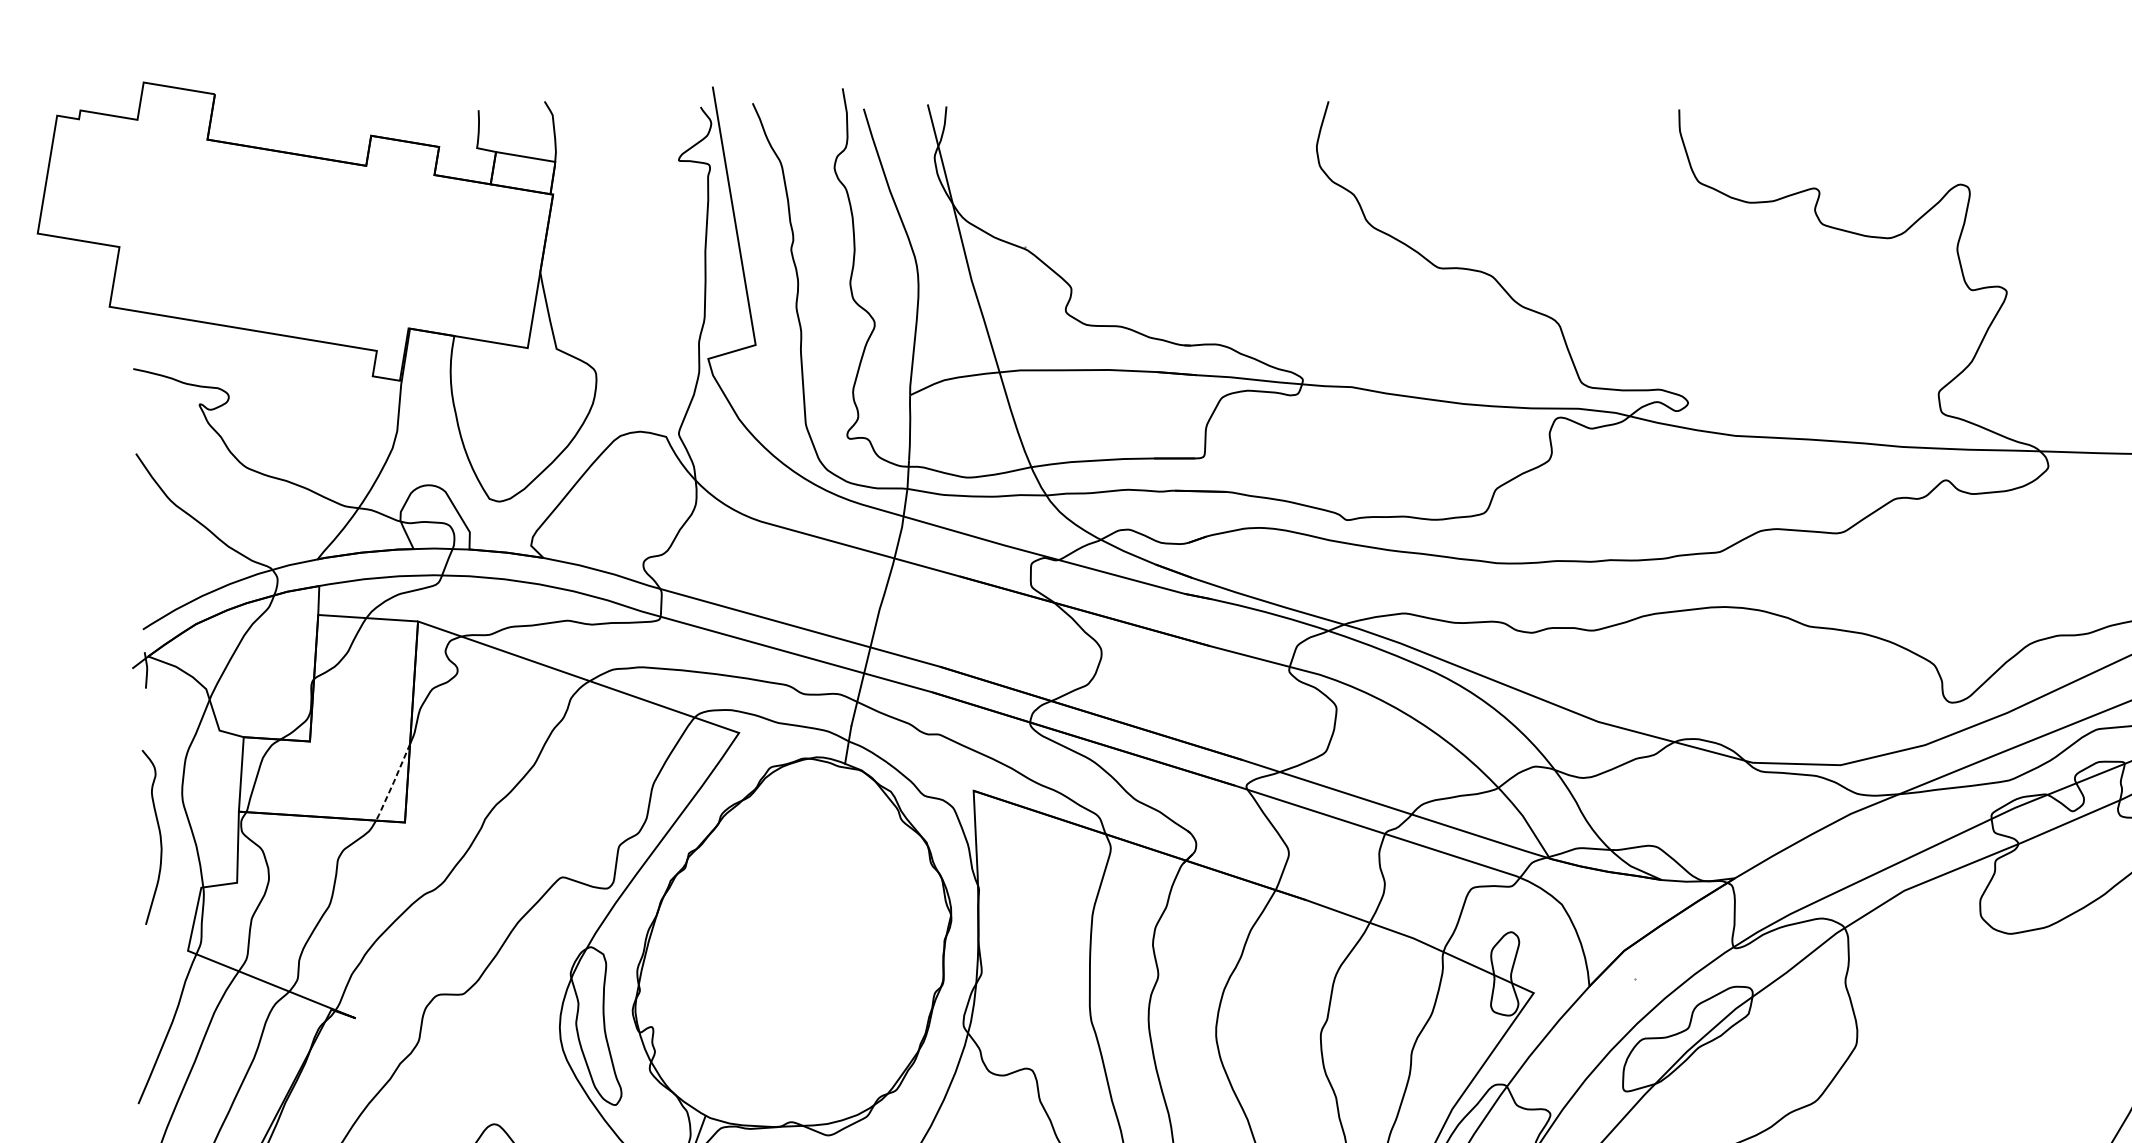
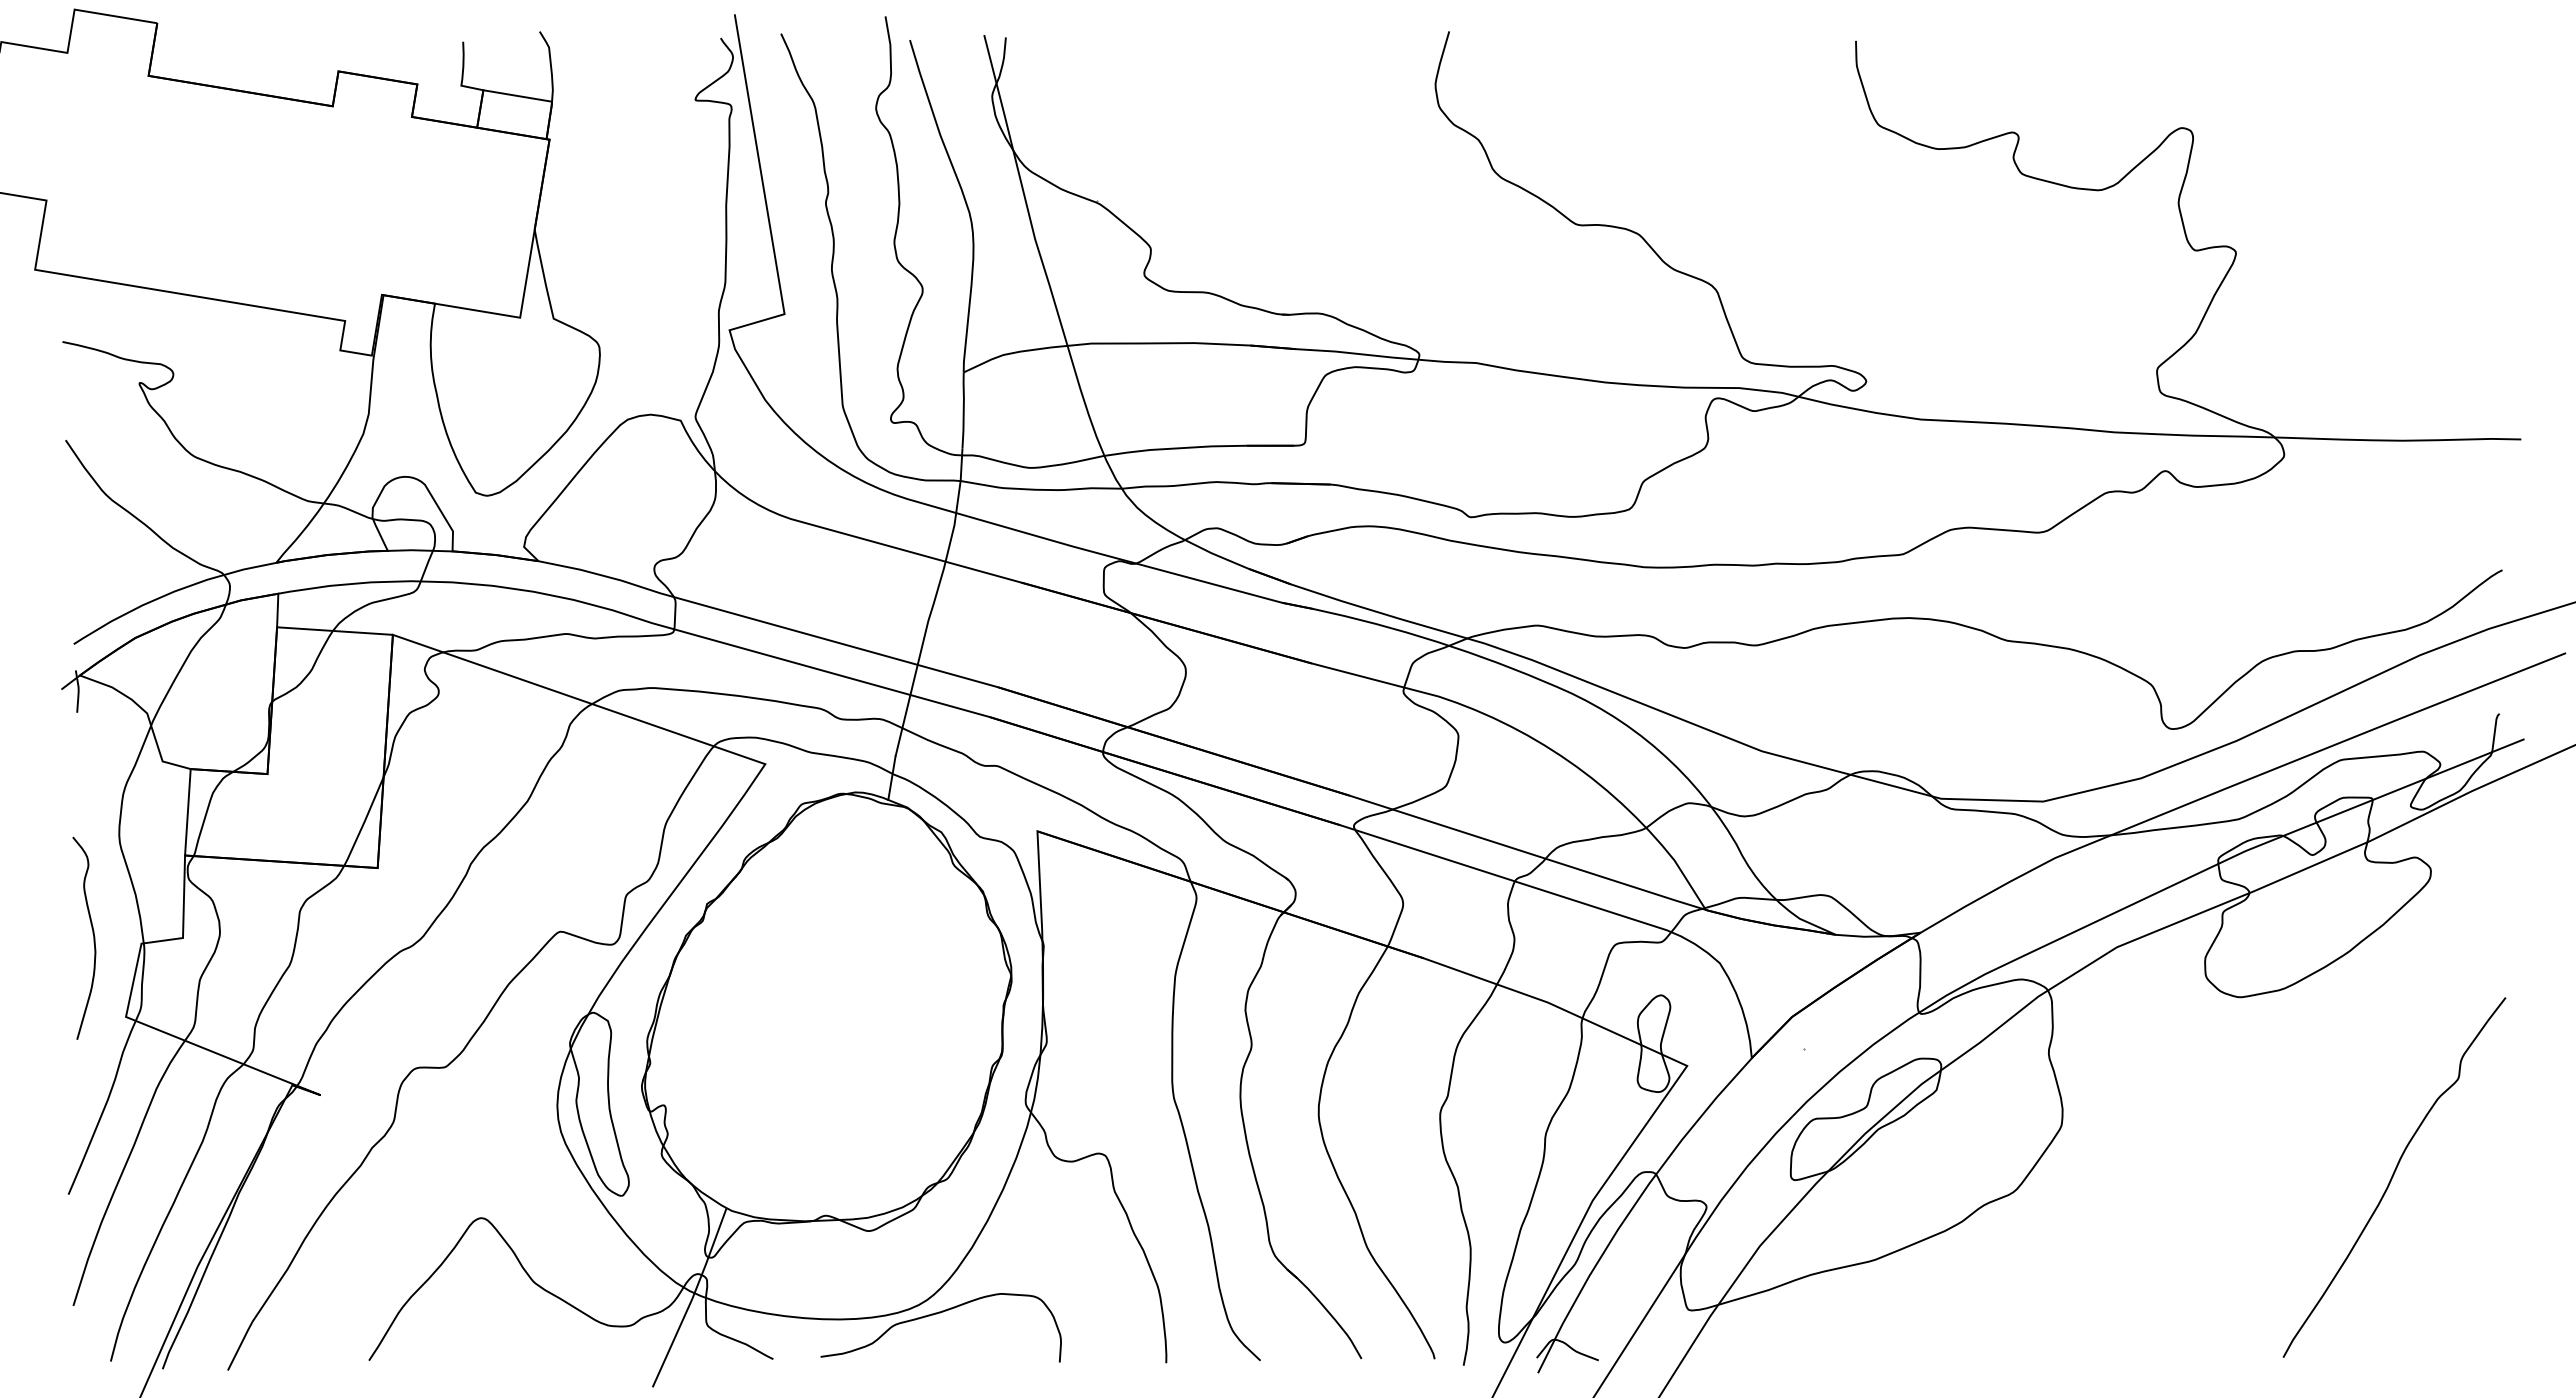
line: (393, 783) -> (364, 822), dashed -> solid
curve: (159, 833) -> (92, 933), moved

